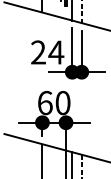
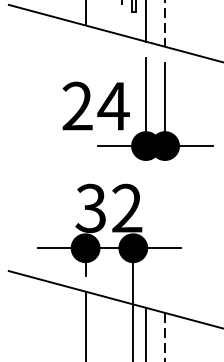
text: (53, 102) -> (107, 207), 60 -> 32

